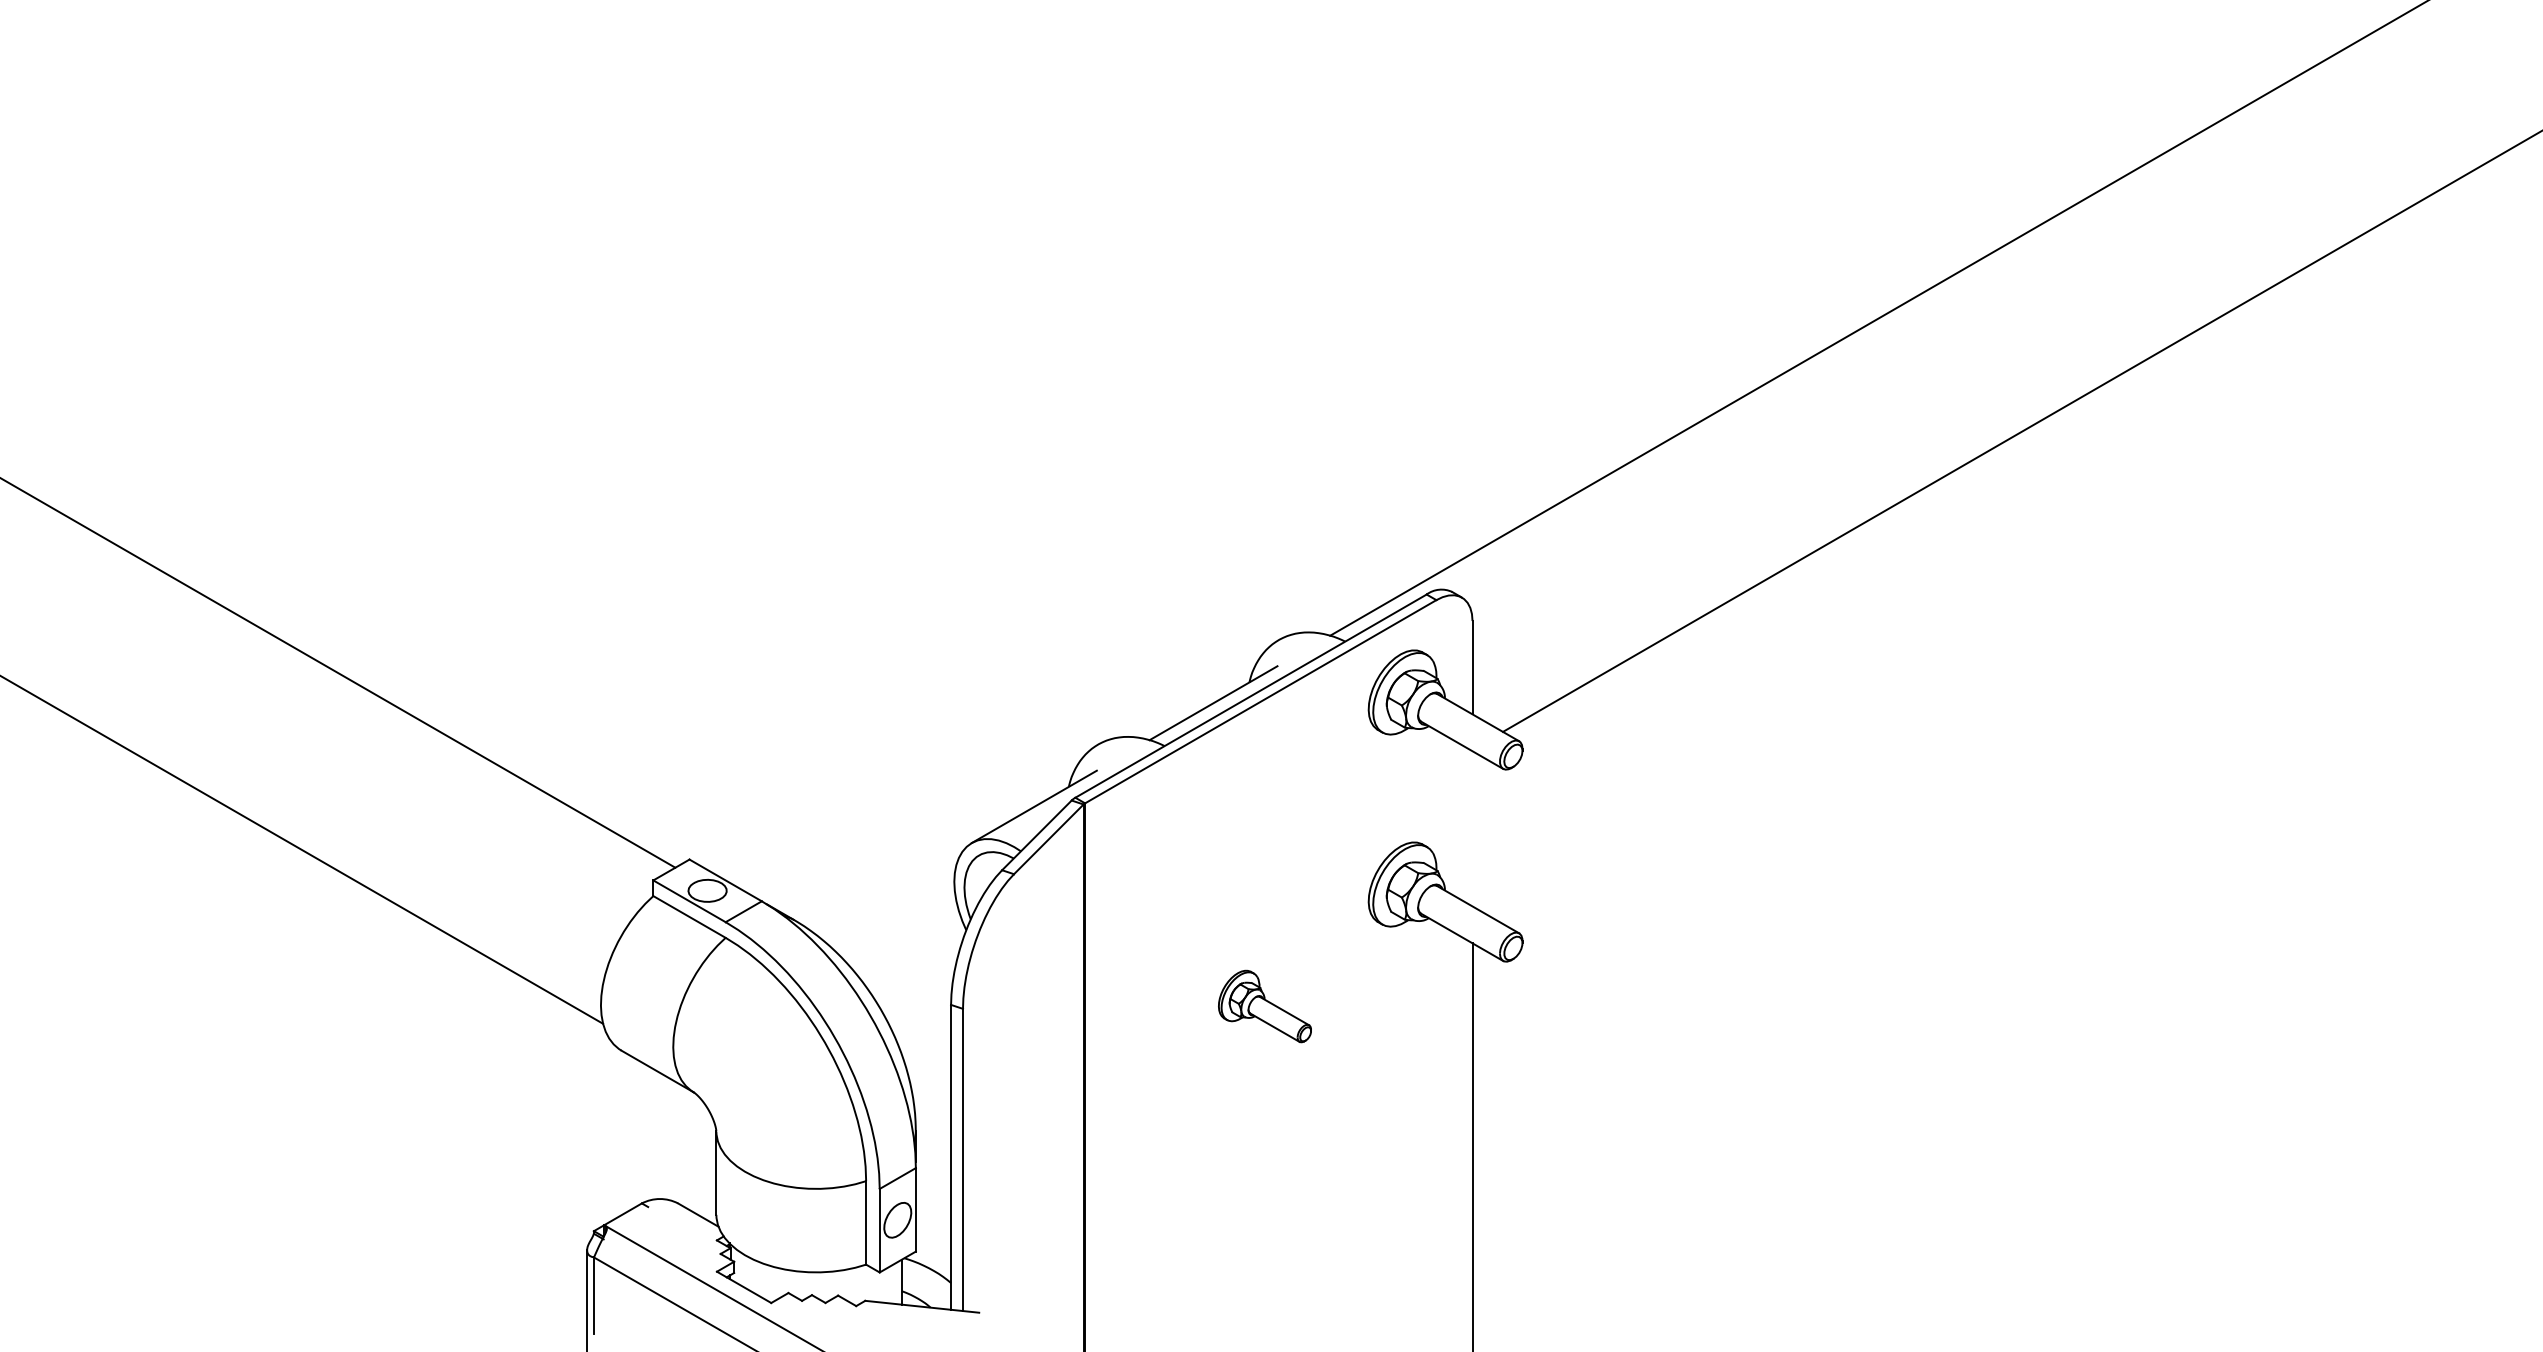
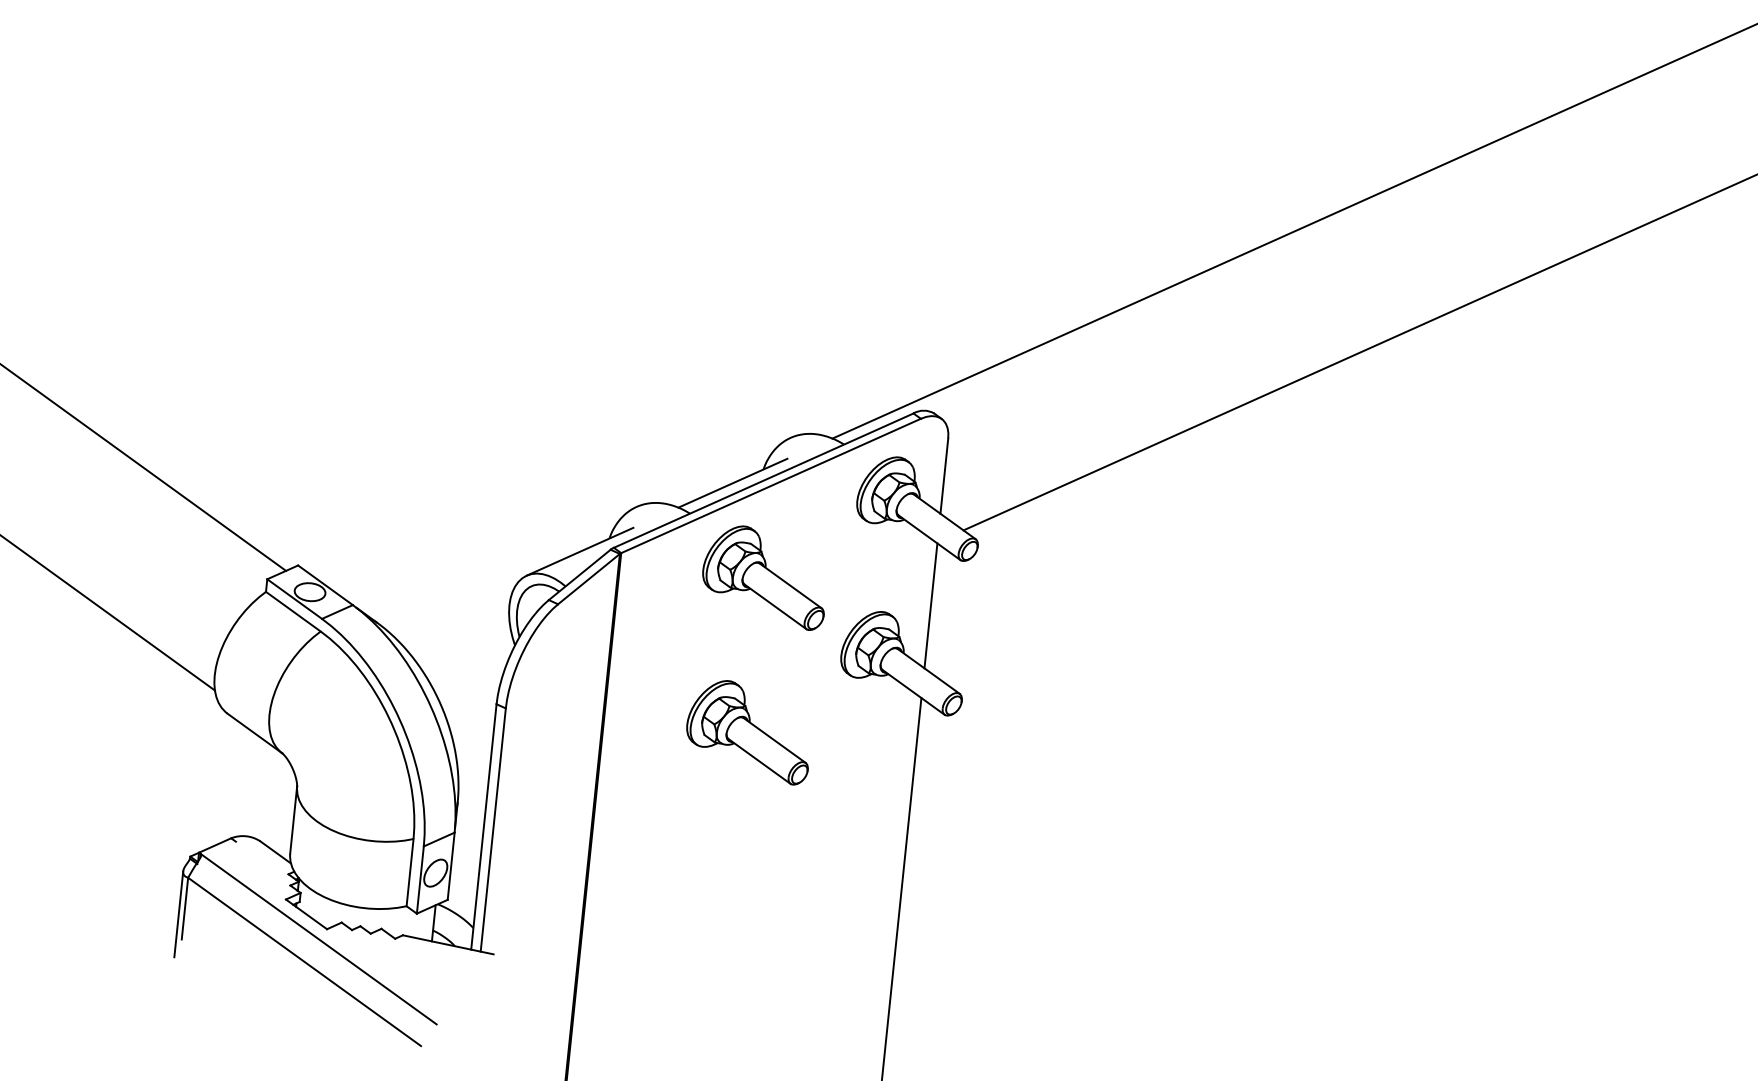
part: (1264, 814) -> (764, 577), added
line: (1472, 828) -> (930, 605), added
part: (1264, 1006) -> (748, 731), size x1.67

